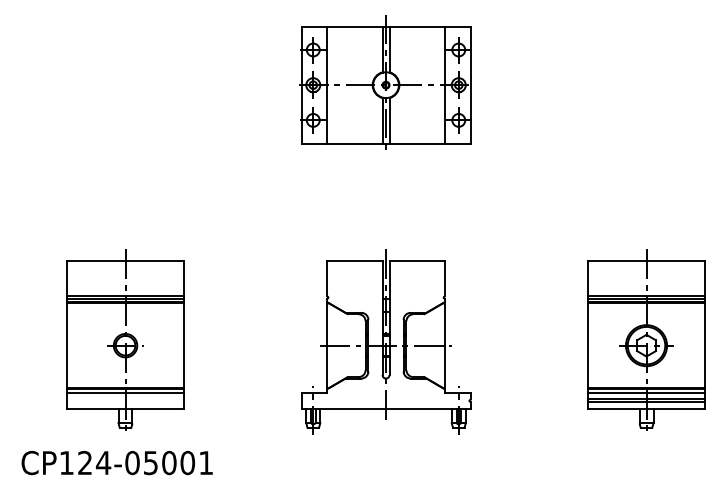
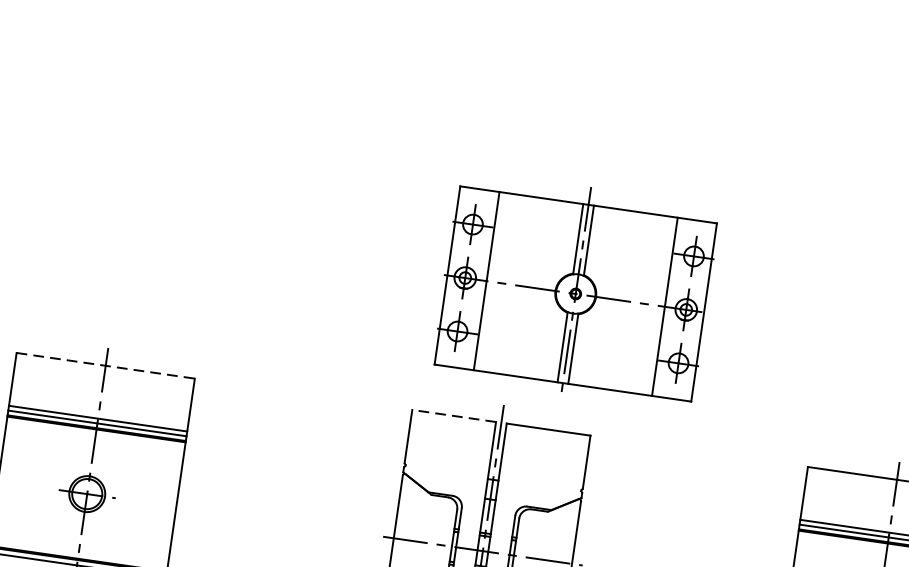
part: (385, 82) -> (575, 289), moved
line: (125, 261) -> (105, 366), solid -> dashed
line: (354, 261) -> (453, 416), solid -> dashed

